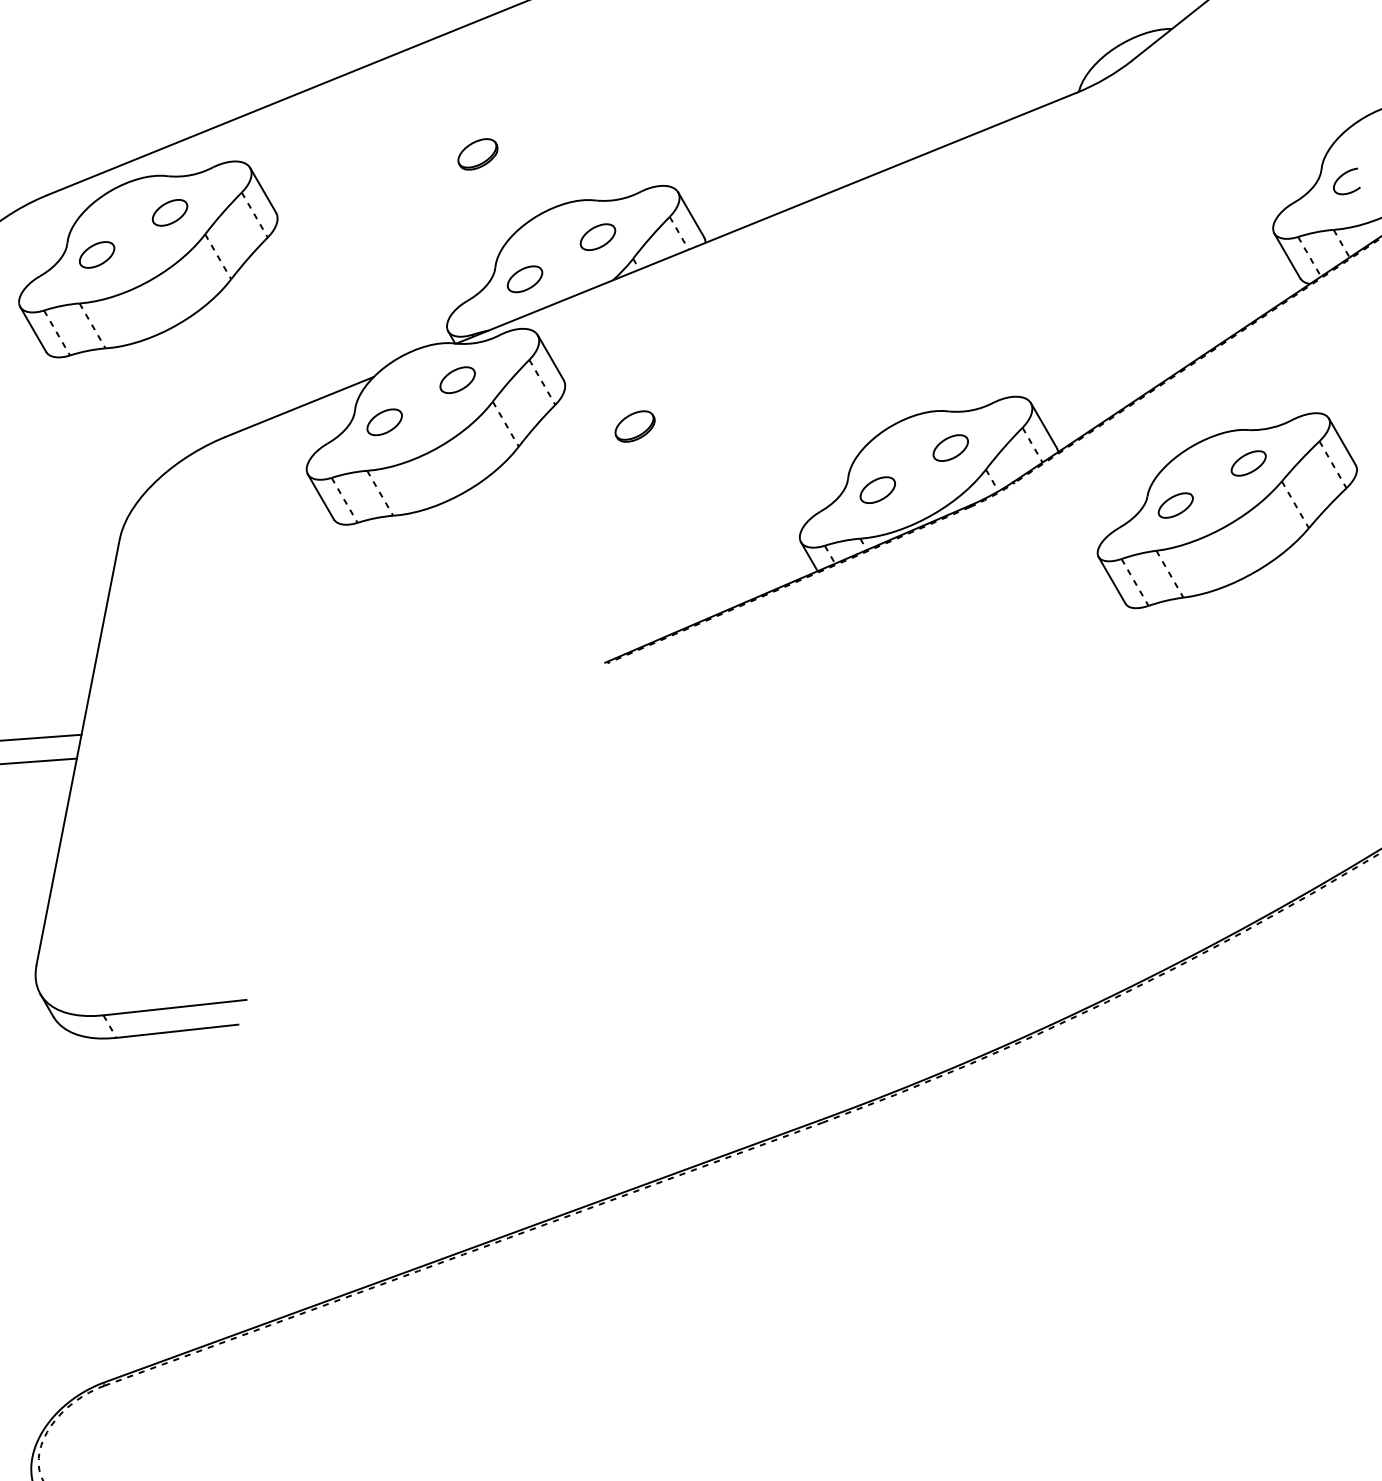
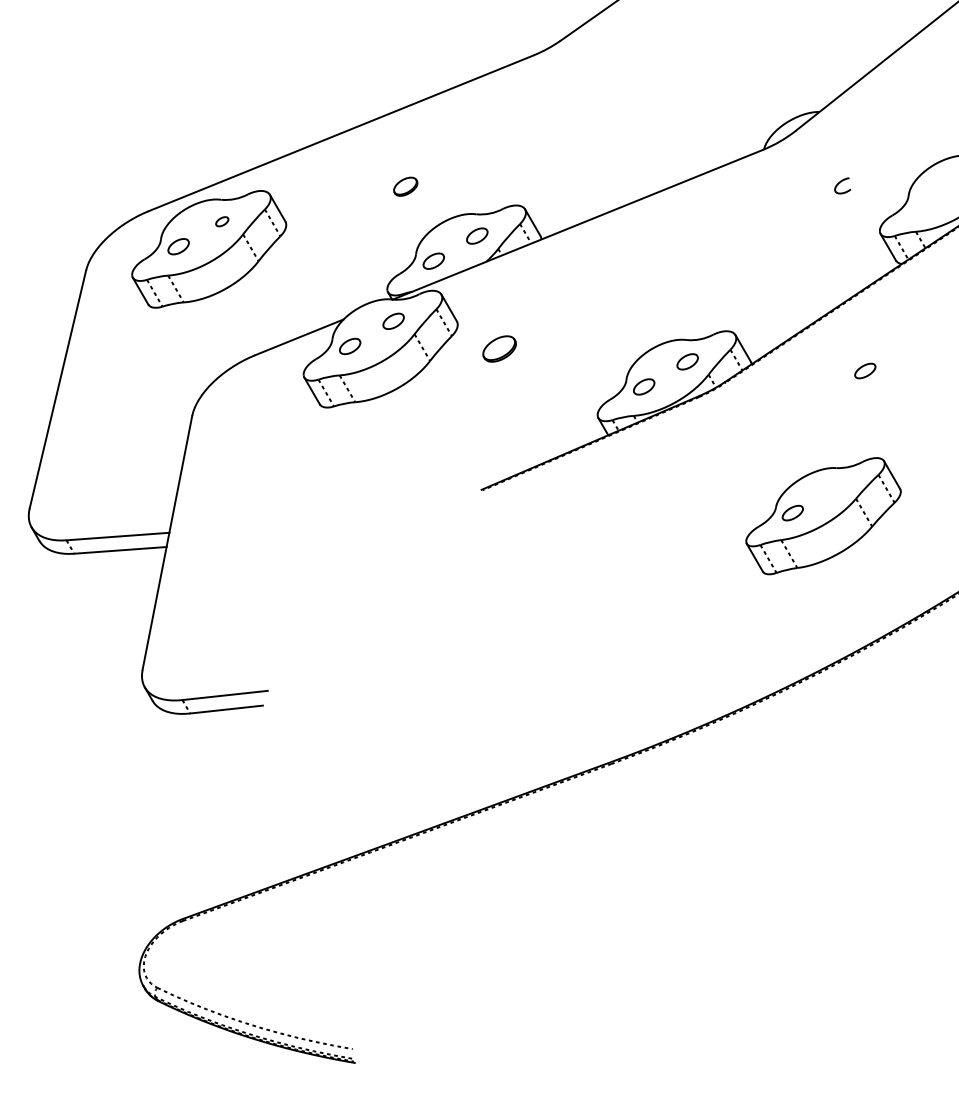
curve: (1342, 177) -> (840, 183), moved
part: (170, 212) -> (222, 221), size x0.6
part: (633, 425) -> (498, 348), size x1.4
part: (1227, 511) -> (823, 516), moved

